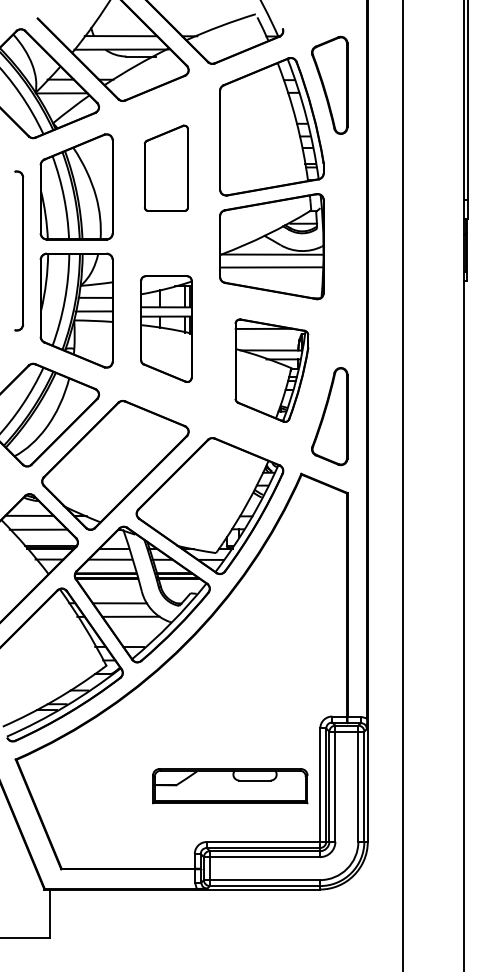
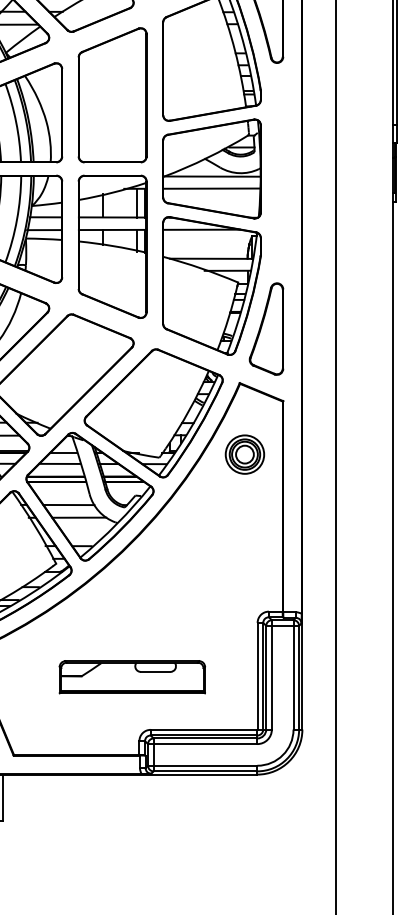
part: (166, 168) -> (112, 95), size x1.67
part: (166, 328) -> (112, 246), size x1.43
part: (271, 370) -> (211, 285), size x1.43
part: (306, 549) -> (244, 454), added
part: (230, 786) -> (132, 677), moved

